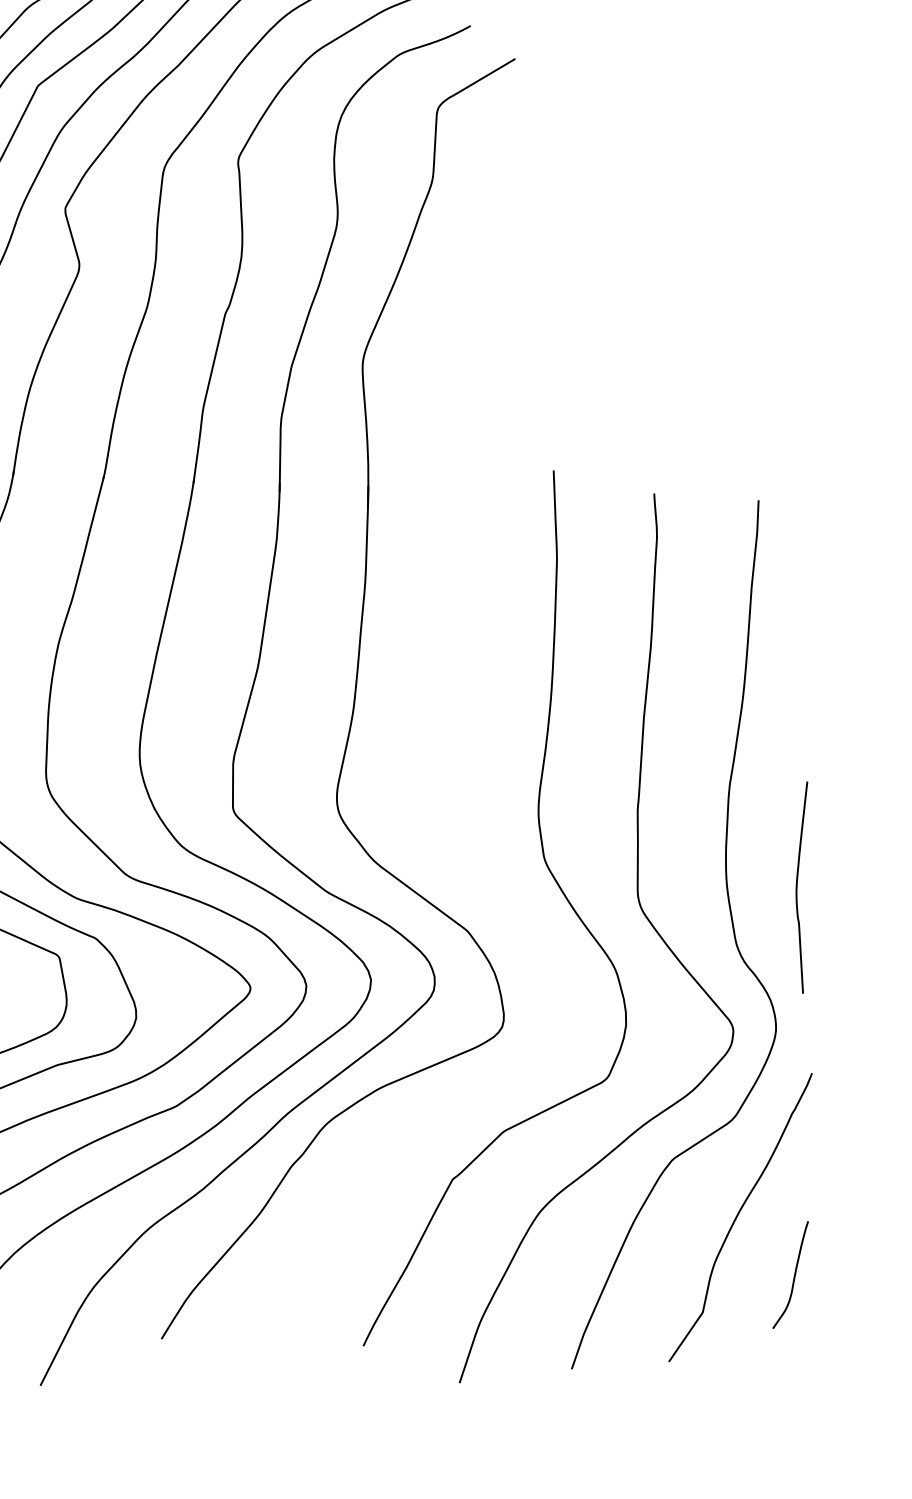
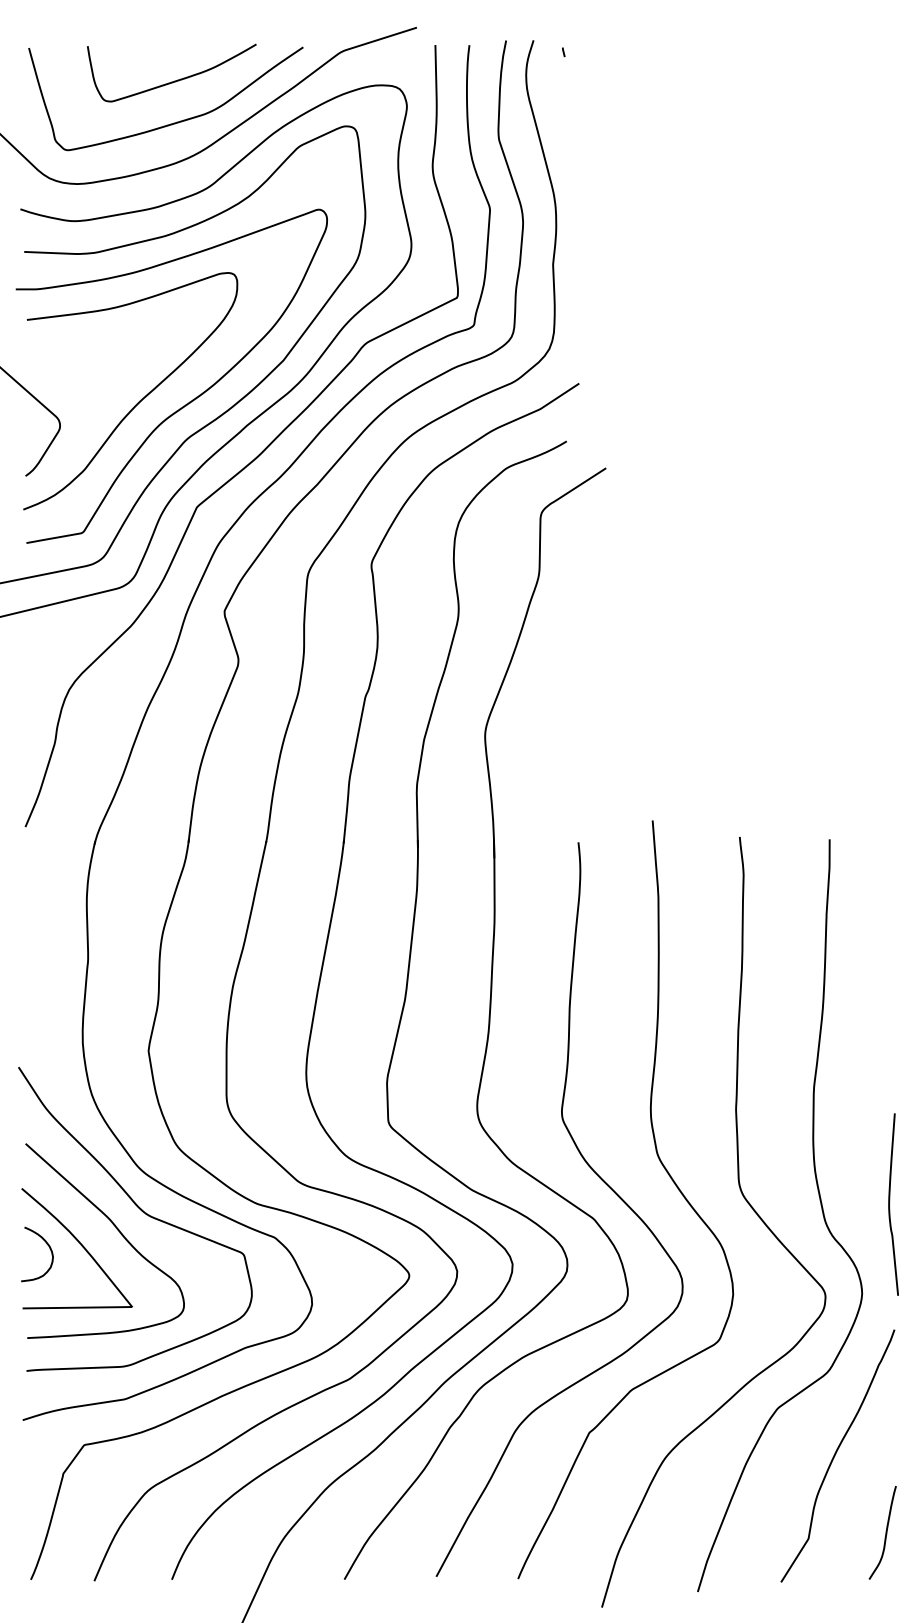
curve: (470, 878) -> (594, 1173), added
curve: (797, 887) -> (889, 1204), moved
curve: (793, 1274) -> (885, 1532), moved

